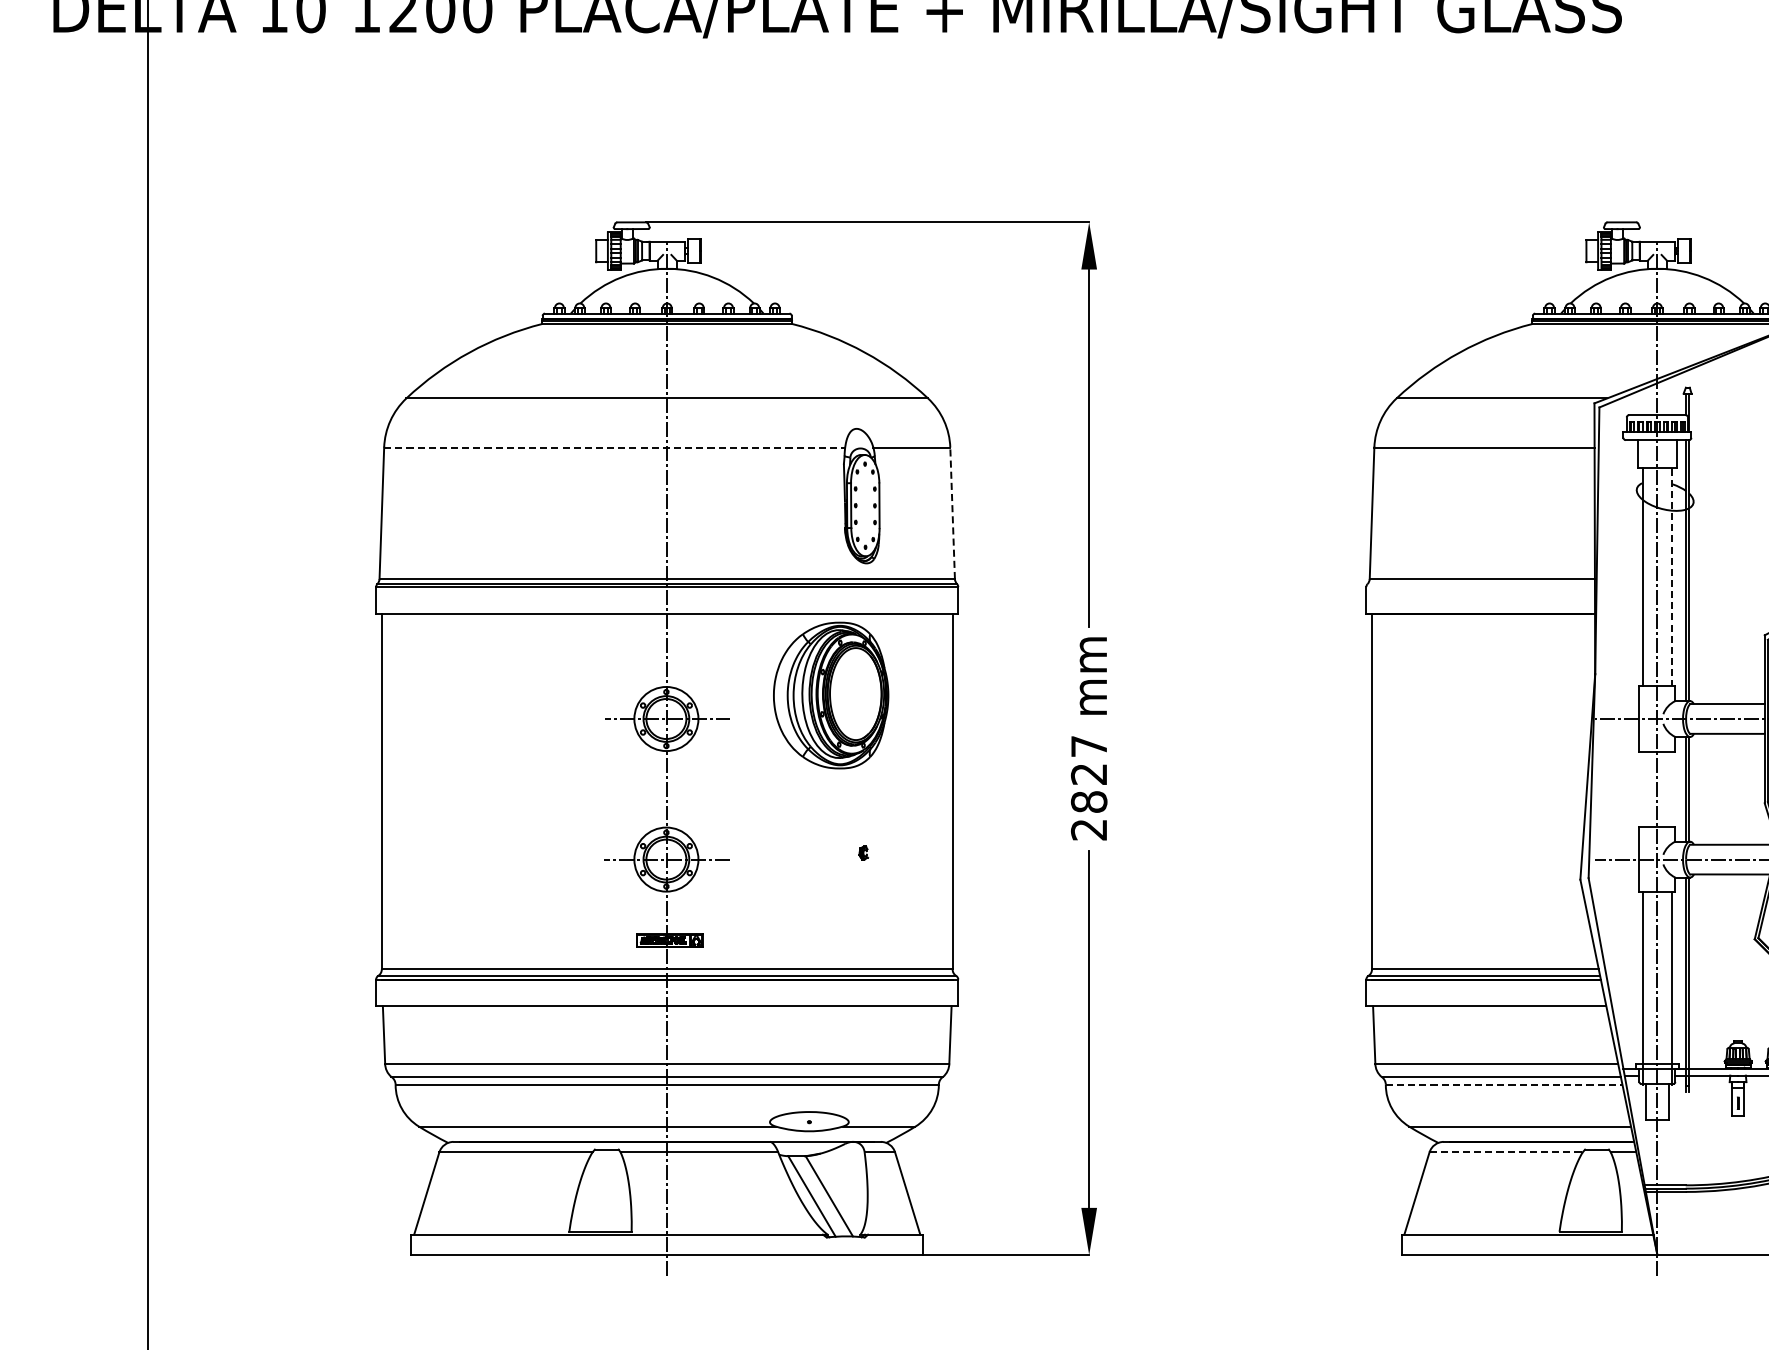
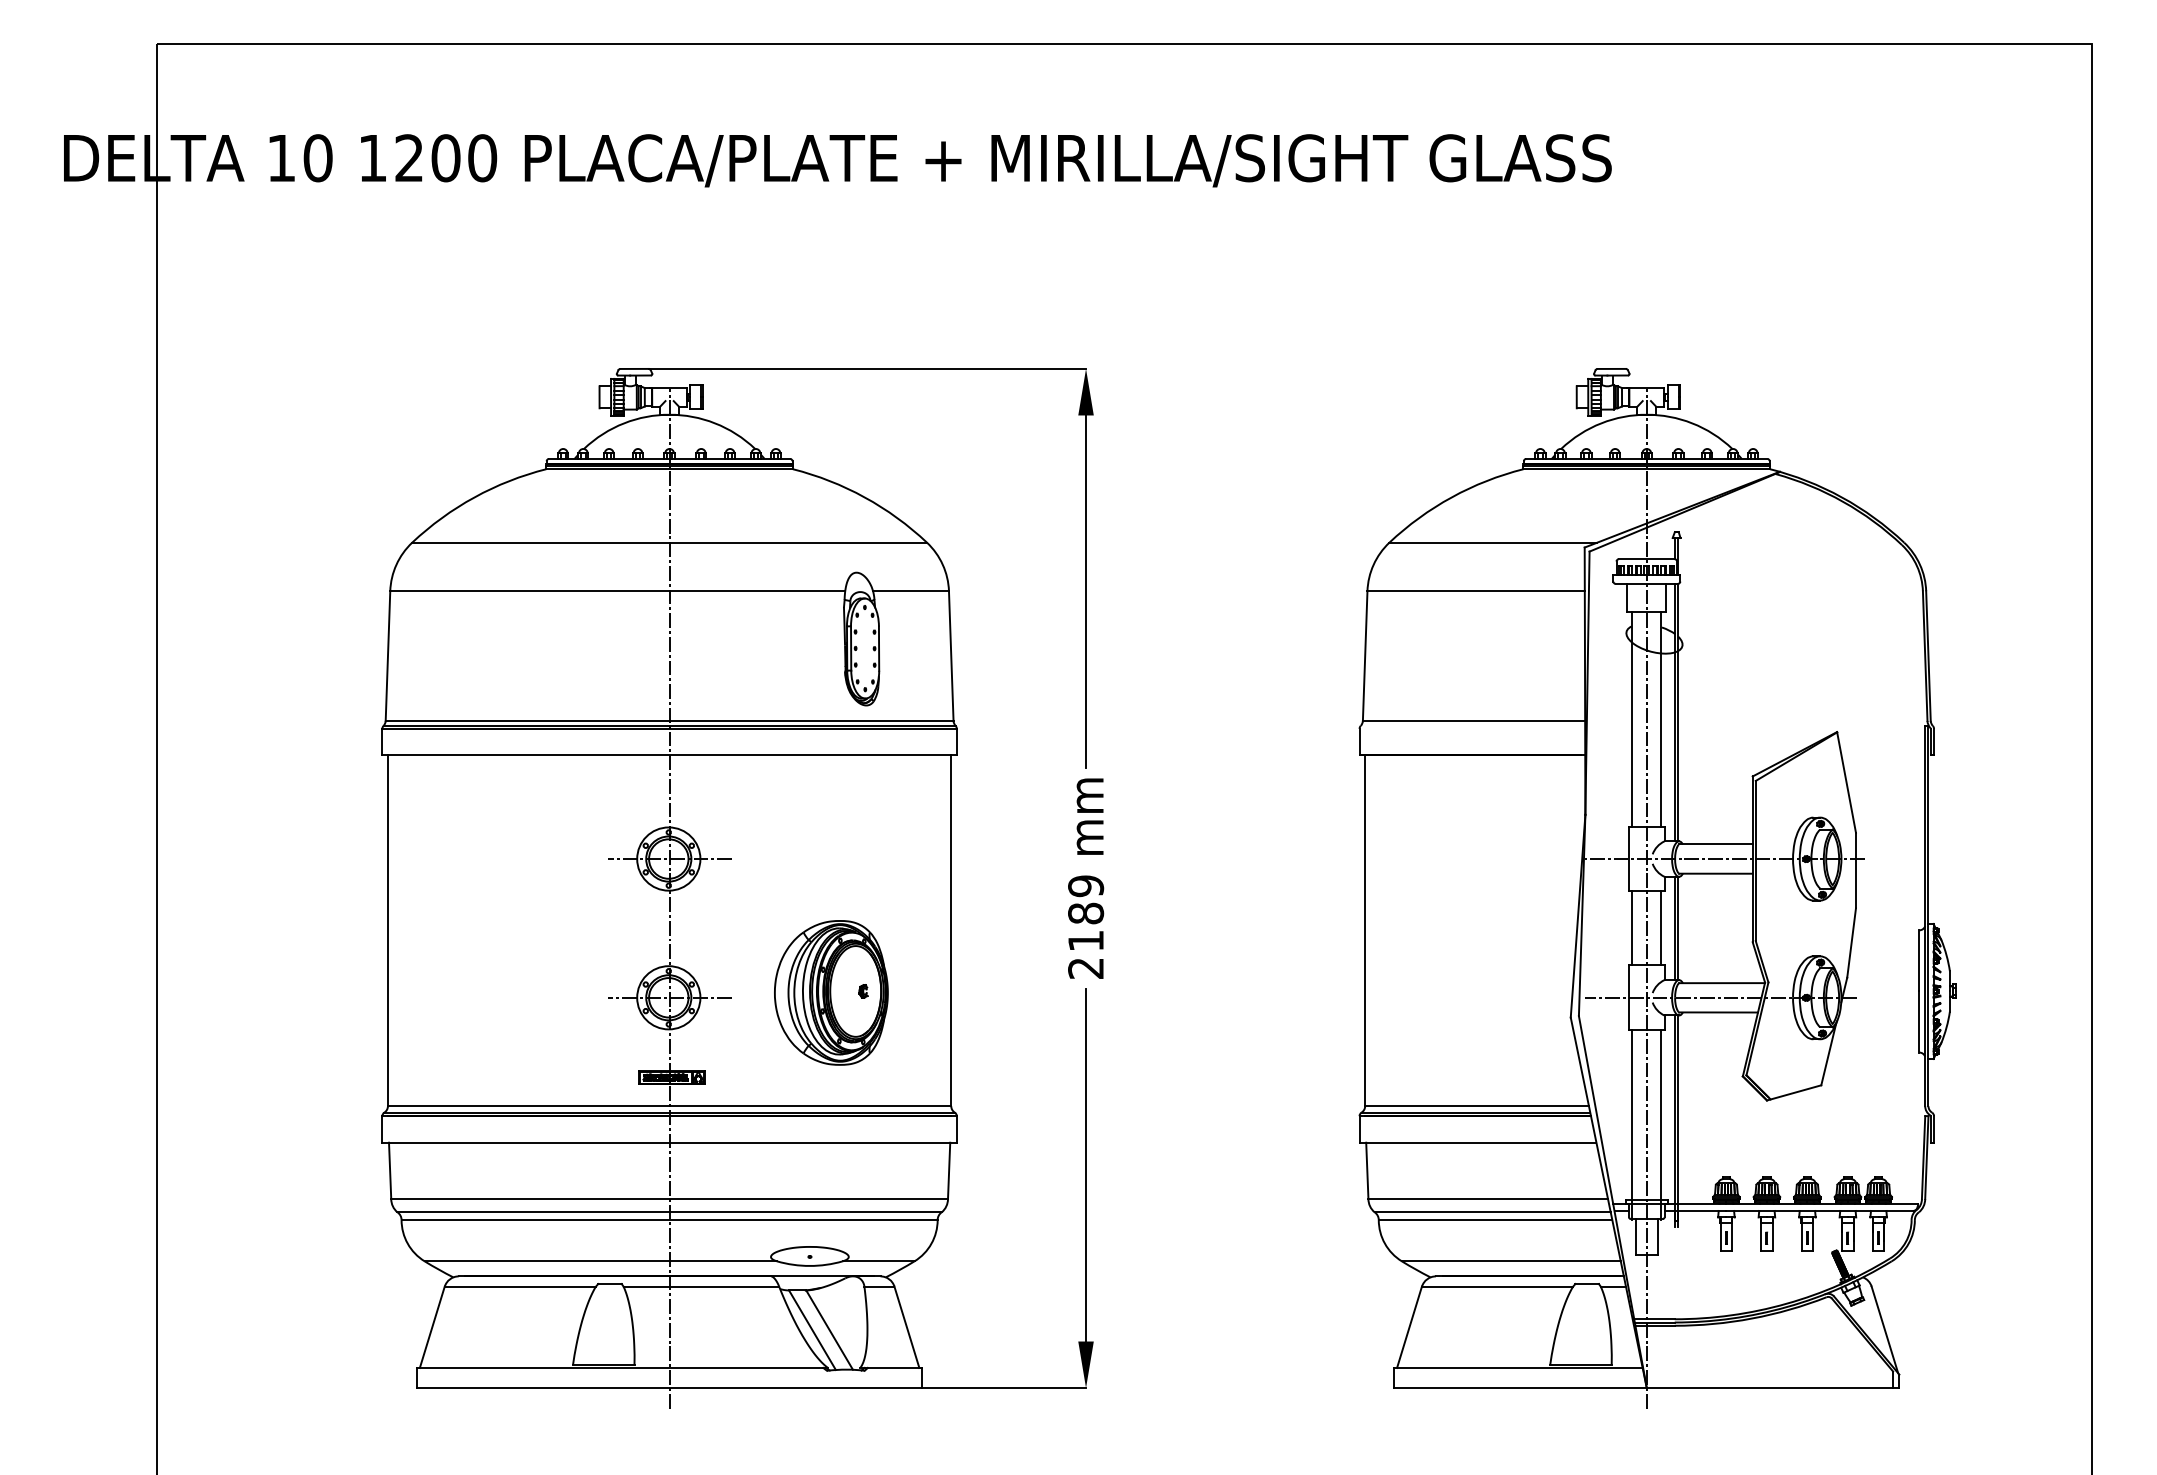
line: (615, 447) -> (618, 591), dashed -> solid
line: (952, 513) -> (951, 656), dashed -> solid
line: (1672, 577) -> (1661, 719), dashed -> solid
part: (831, 695) -> (831, 992), moved
text: (1089, 774) -> (1086, 913), 2827 -> 2189
line: (1642, 789) -> (1632, 928), added
line: (1672, 789) -> (1661, 928), added
line: (1504, 1085) -> (1495, 1220), dashed -> solid
line: (1506, 1152) -> (1497, 1286), dashed -> solid

